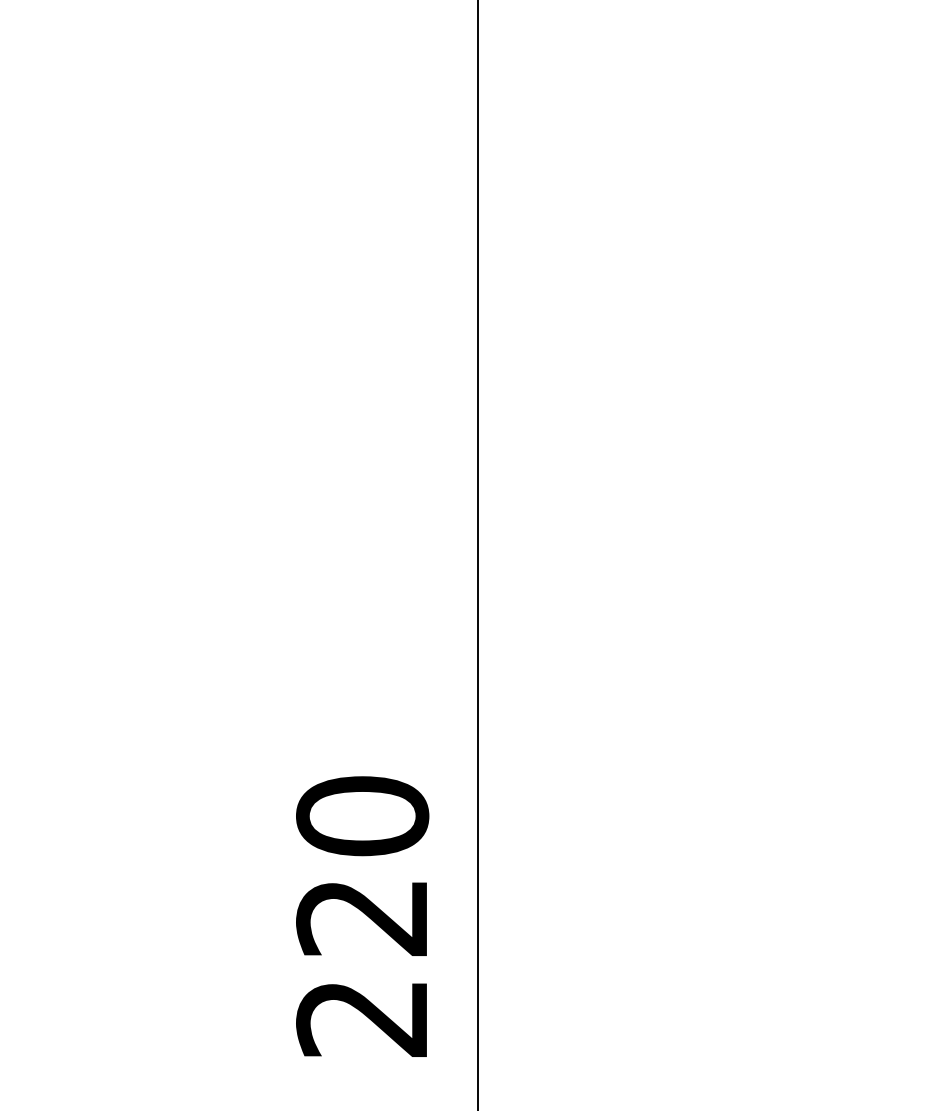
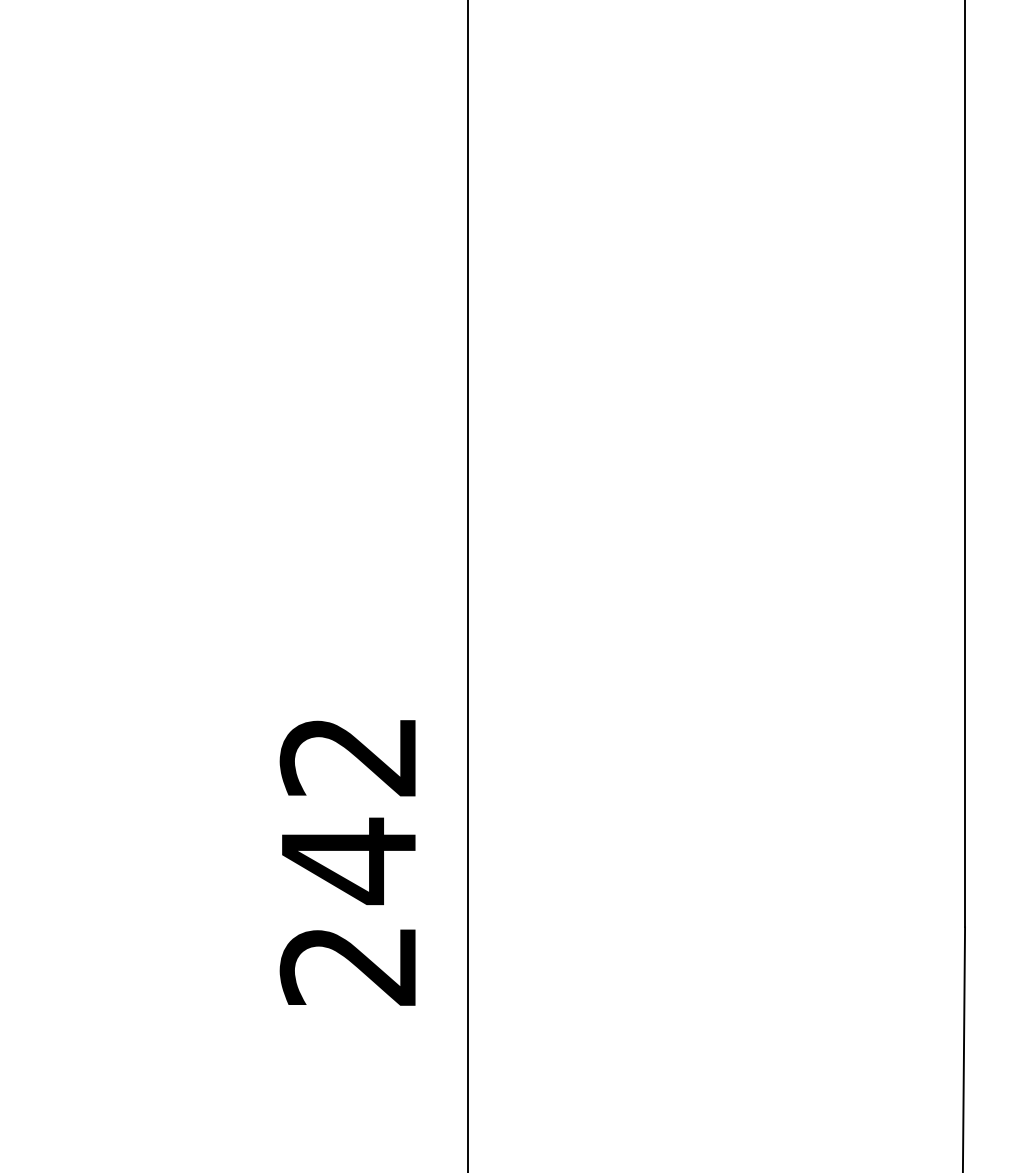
text: (362, 867) -> (348, 809), 220 -> 242

